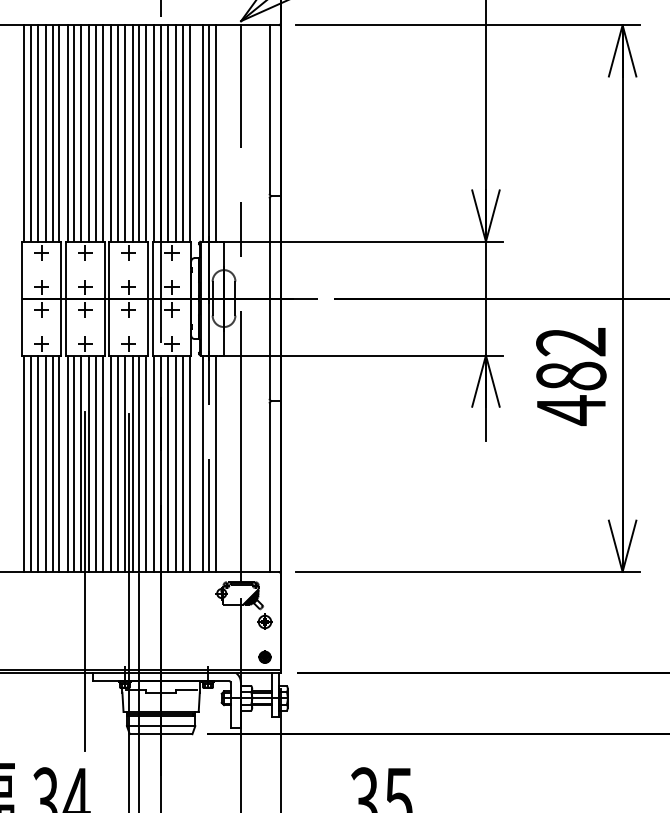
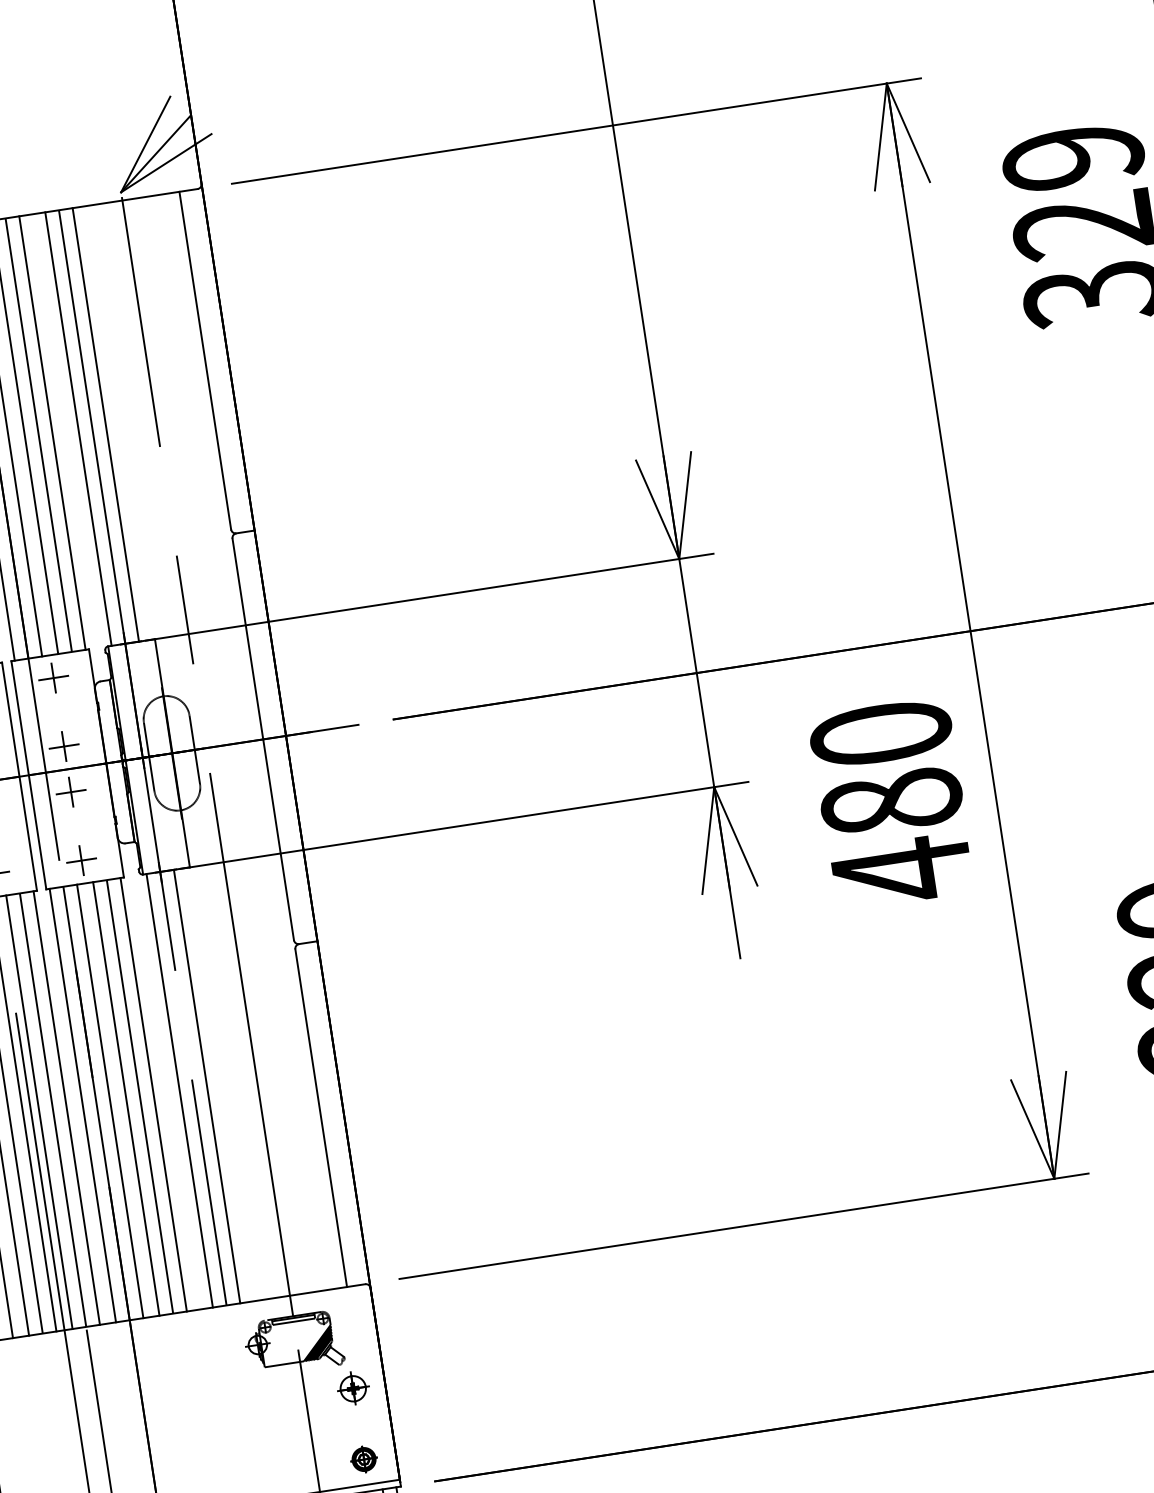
text: (571, 341) -> (881, 732), 482 -> 480

